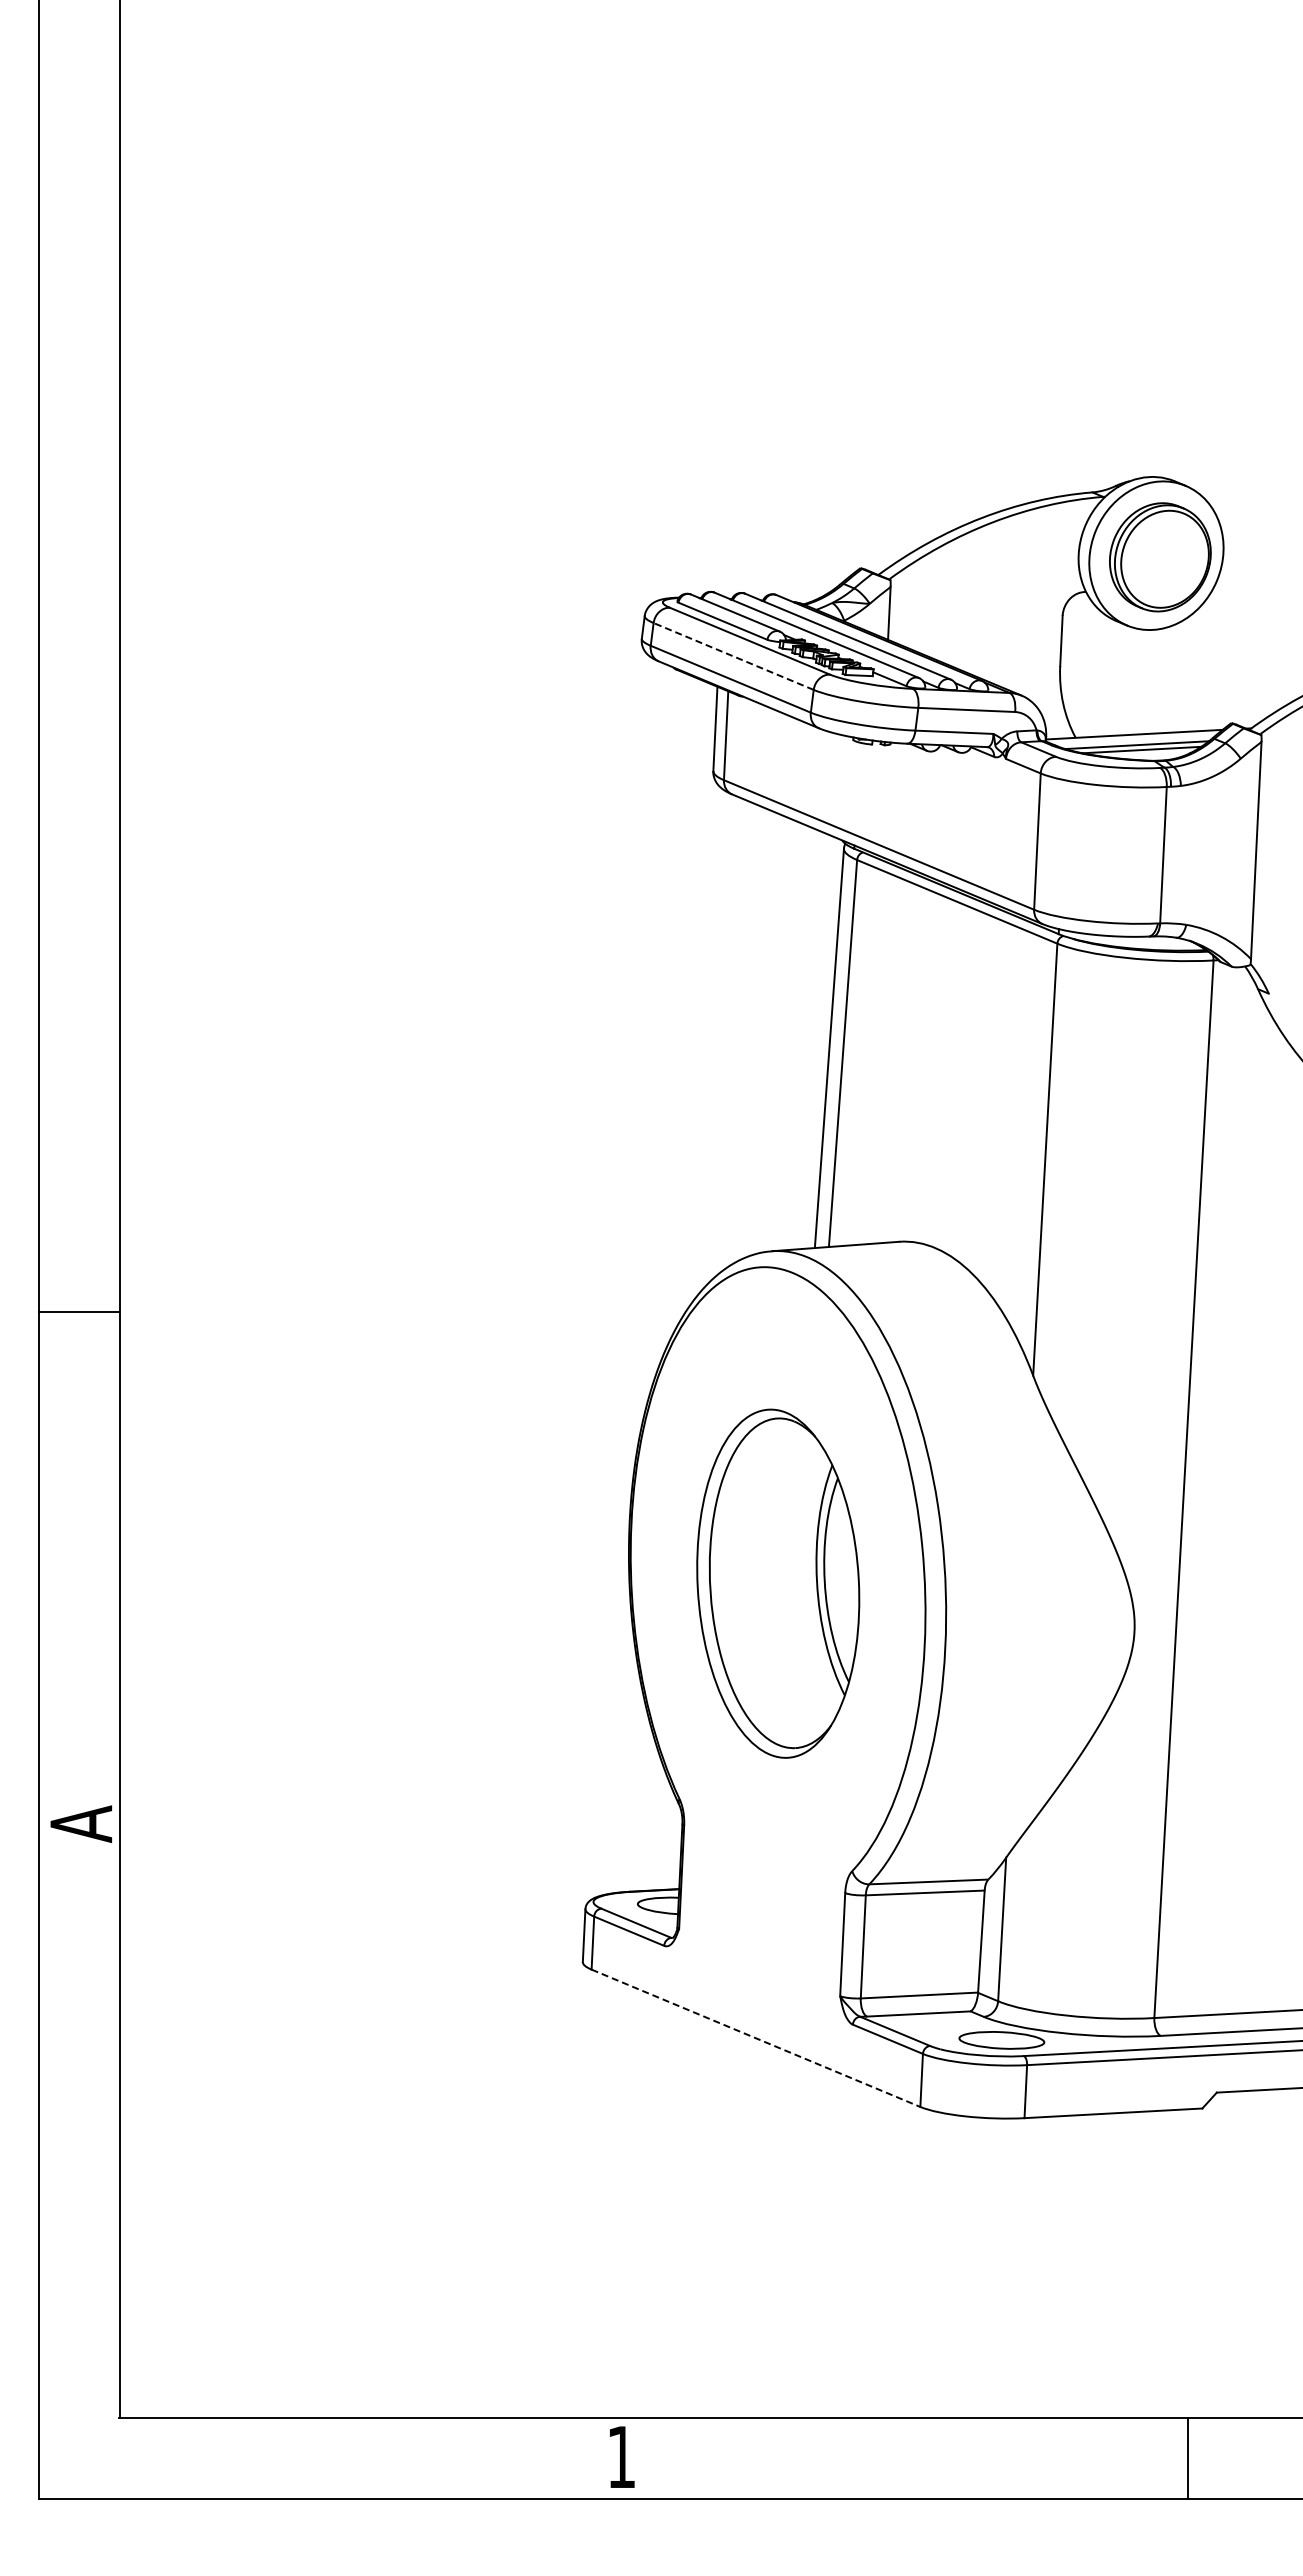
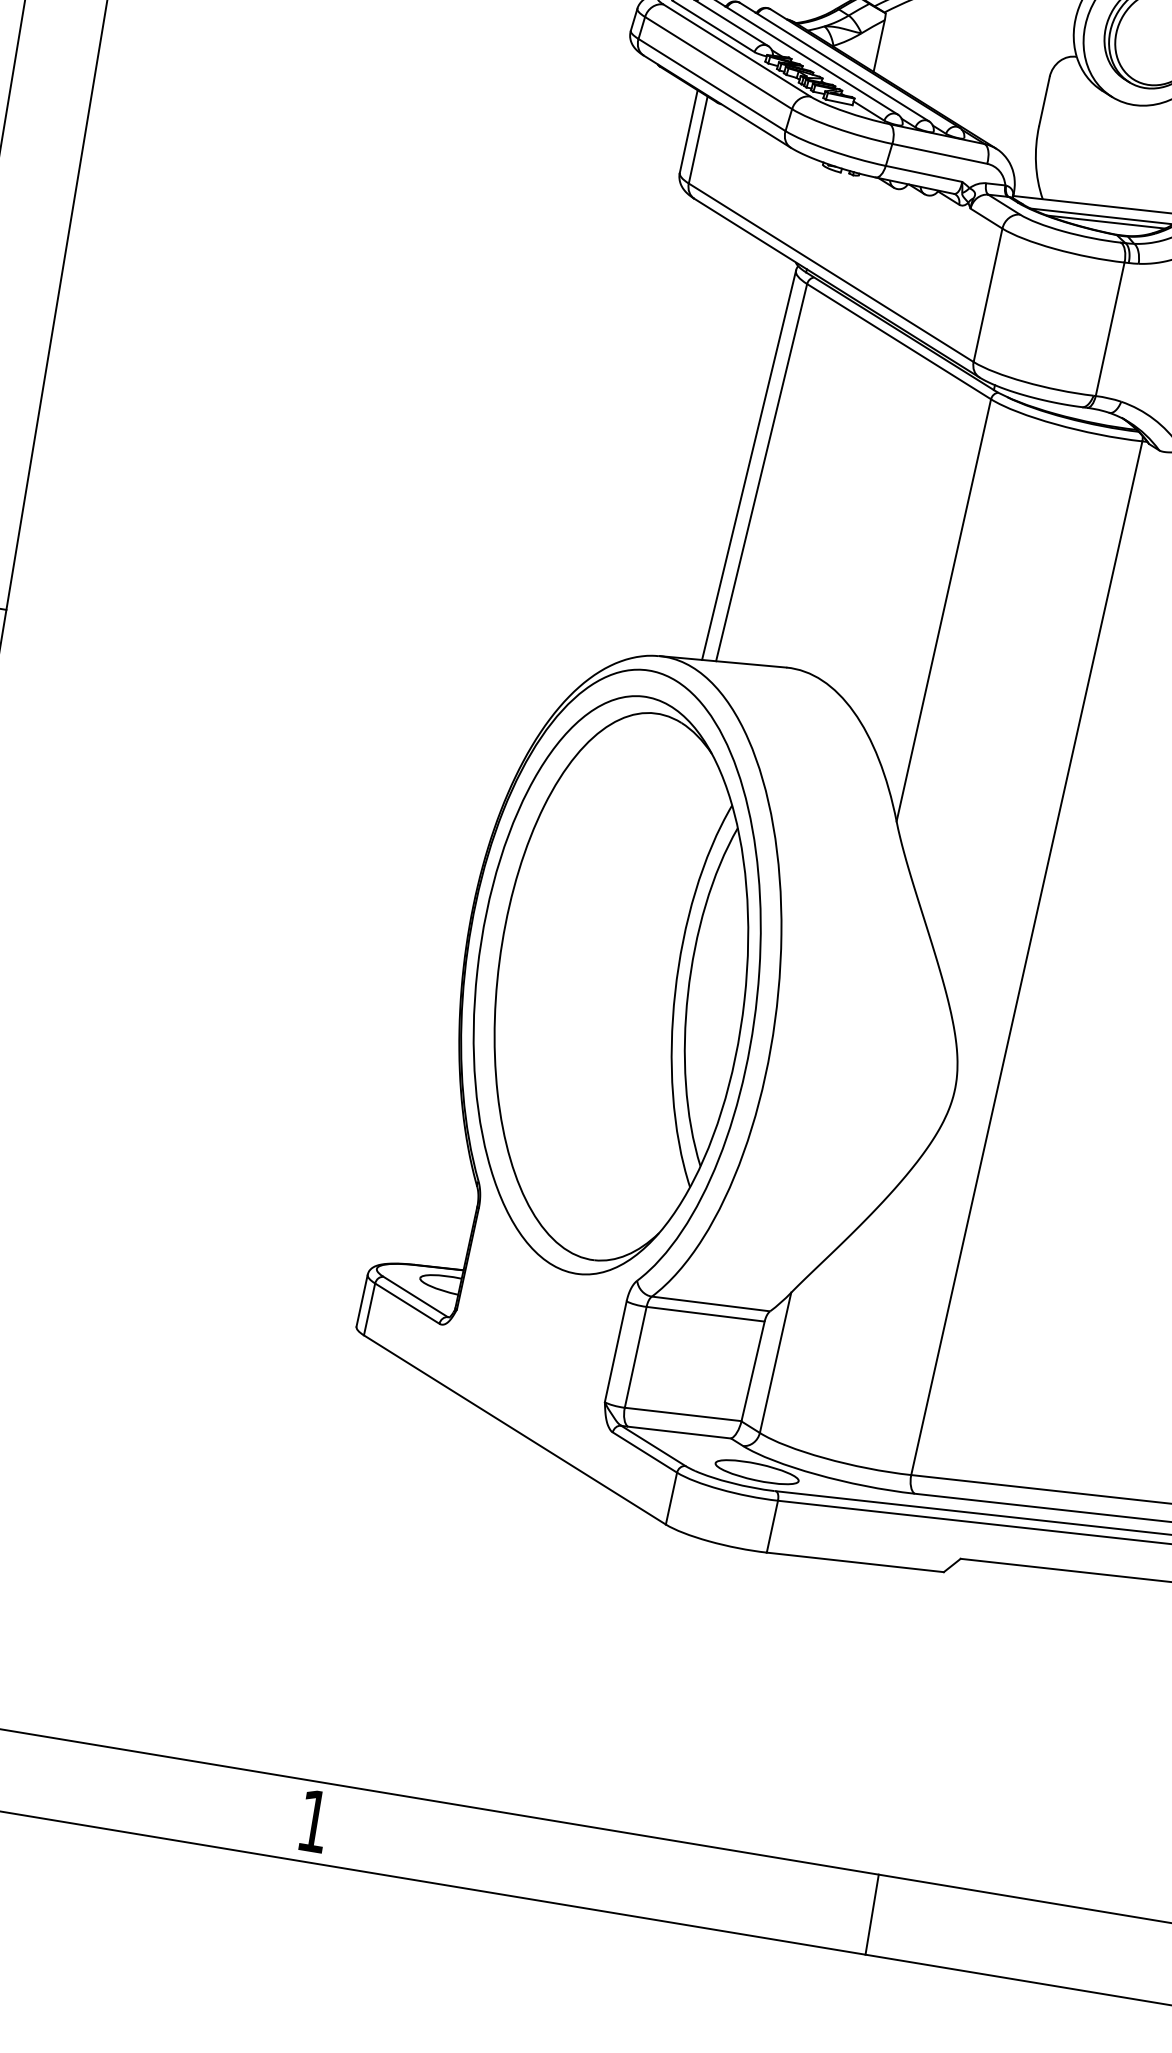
line: (733, 656) -> (718, 63), dashed -> solid
part: (778, 1583) -> (611, 984), size x1.67
line: (756, 2038) -> (515, 1430), dashed -> solid

